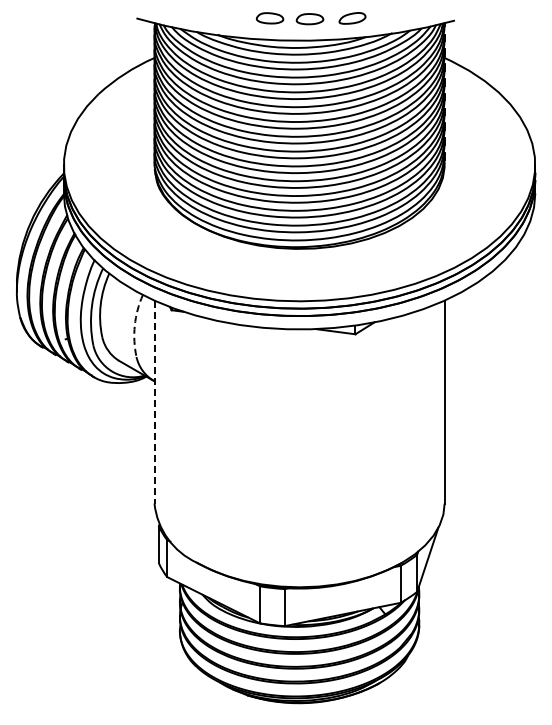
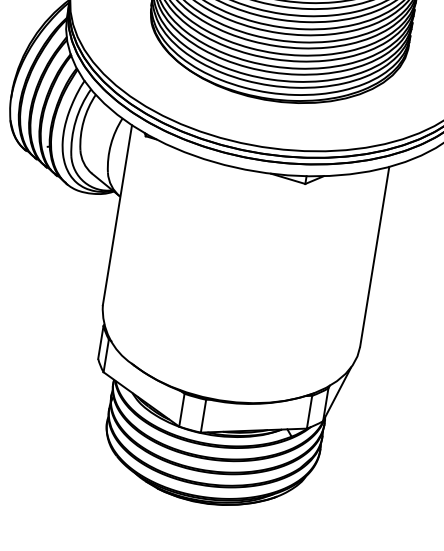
arc: (134, 325) -> (110, 144), dashed -> solid
line: (154, 402) -> (117, 215), dashed -> solid

